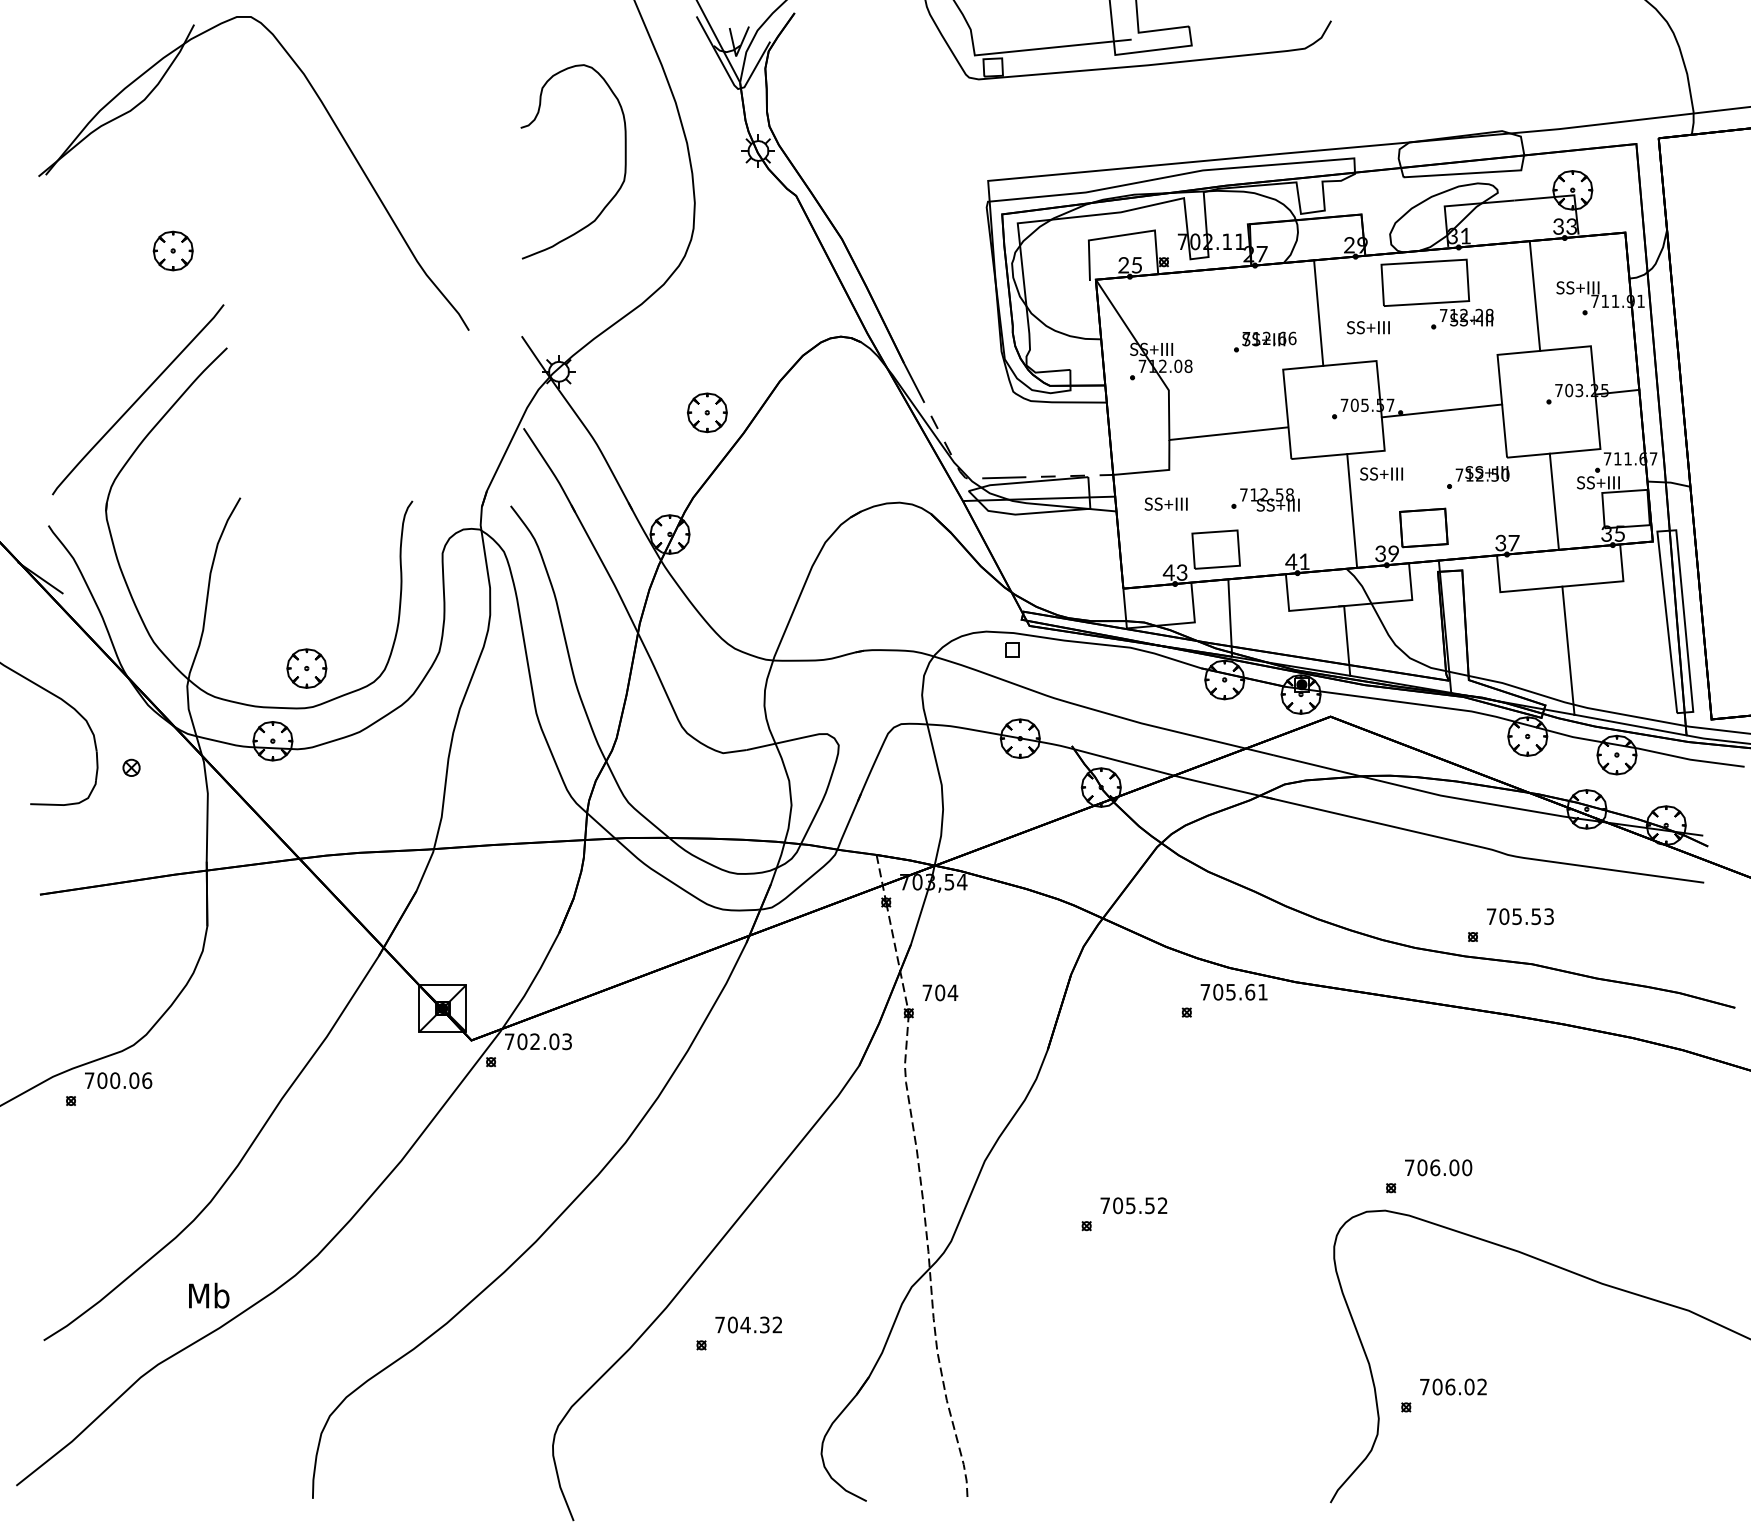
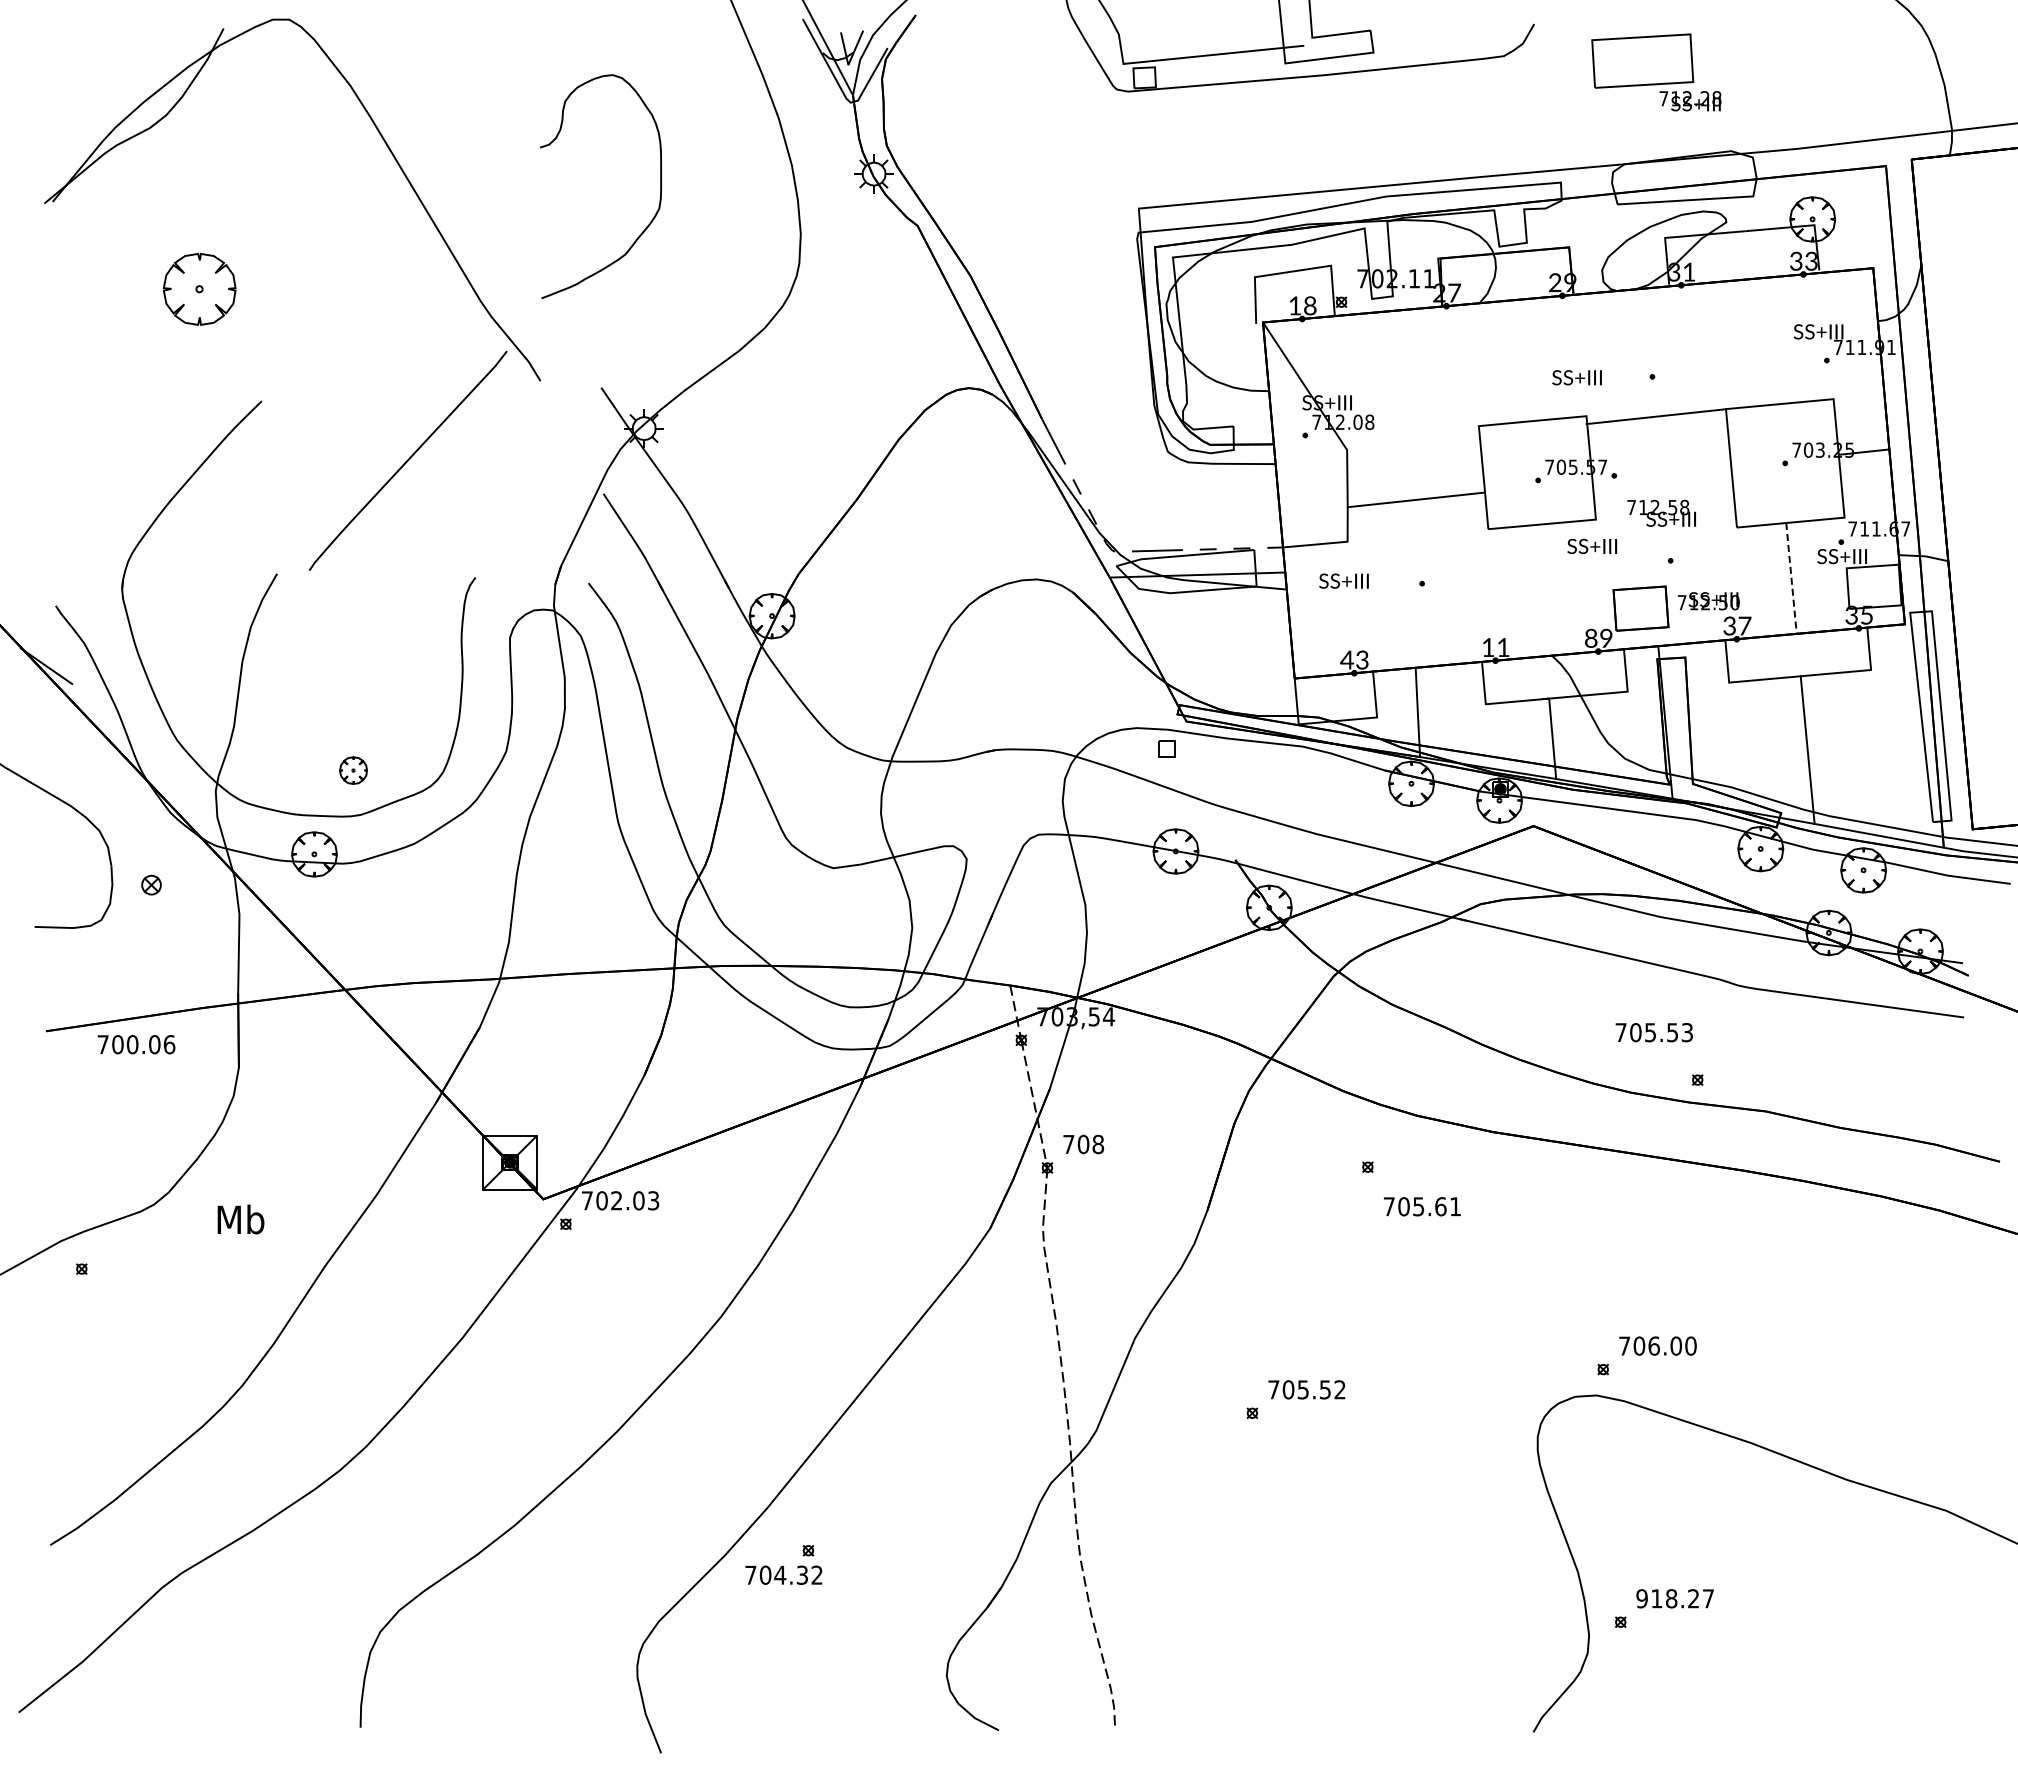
curve: (625, 161) -> (660, 186), moved
part: (173, 251) -> (199, 289), size x1.6
text: (1130, 264) -> (1302, 305), 25 -> 18
part: (1437, 292) -> (1656, 72), moved
line: (1535, 296) -> (1769, 341), removed
line: (1318, 312) -> (1519, 360), removed
part: (1265, 342) -> (1458, 394), removed
curve: (138, 399) -> (408, 460), moved
line: (1441, 410) -> (1655, 416), moved
part: (706, 412) -> (814, 475), removed
text: (1482, 474) -> (1708, 601), moved
text: (1269, 499) -> (1661, 512), moved
line: (1554, 501) -> (1791, 578), solid -> dashed
line: (1352, 510) -> (1558, 588), removed
part: (1216, 549) -> (1401, 633), removed
text: (1380, 553) -> (1591, 638), 39 -> 89
text: (1291, 561) -> (1488, 647), 41 -> 11
part: (306, 668) -> (353, 770), size x0.6
text: (1519, 916) -> (1653, 1032), moved
text: (953, 992) -> (1098, 1144), 704 -> 708
text: (1233, 992) -> (1421, 1206), moved
text: (118, 1080) -> (136, 1044), moved
text: (208, 1295) -> (240, 1219), moved
text: (748, 1324) -> (783, 1574), moved
text: (1452, 1386) -> (1674, 1598), 706.02 -> 918.27

